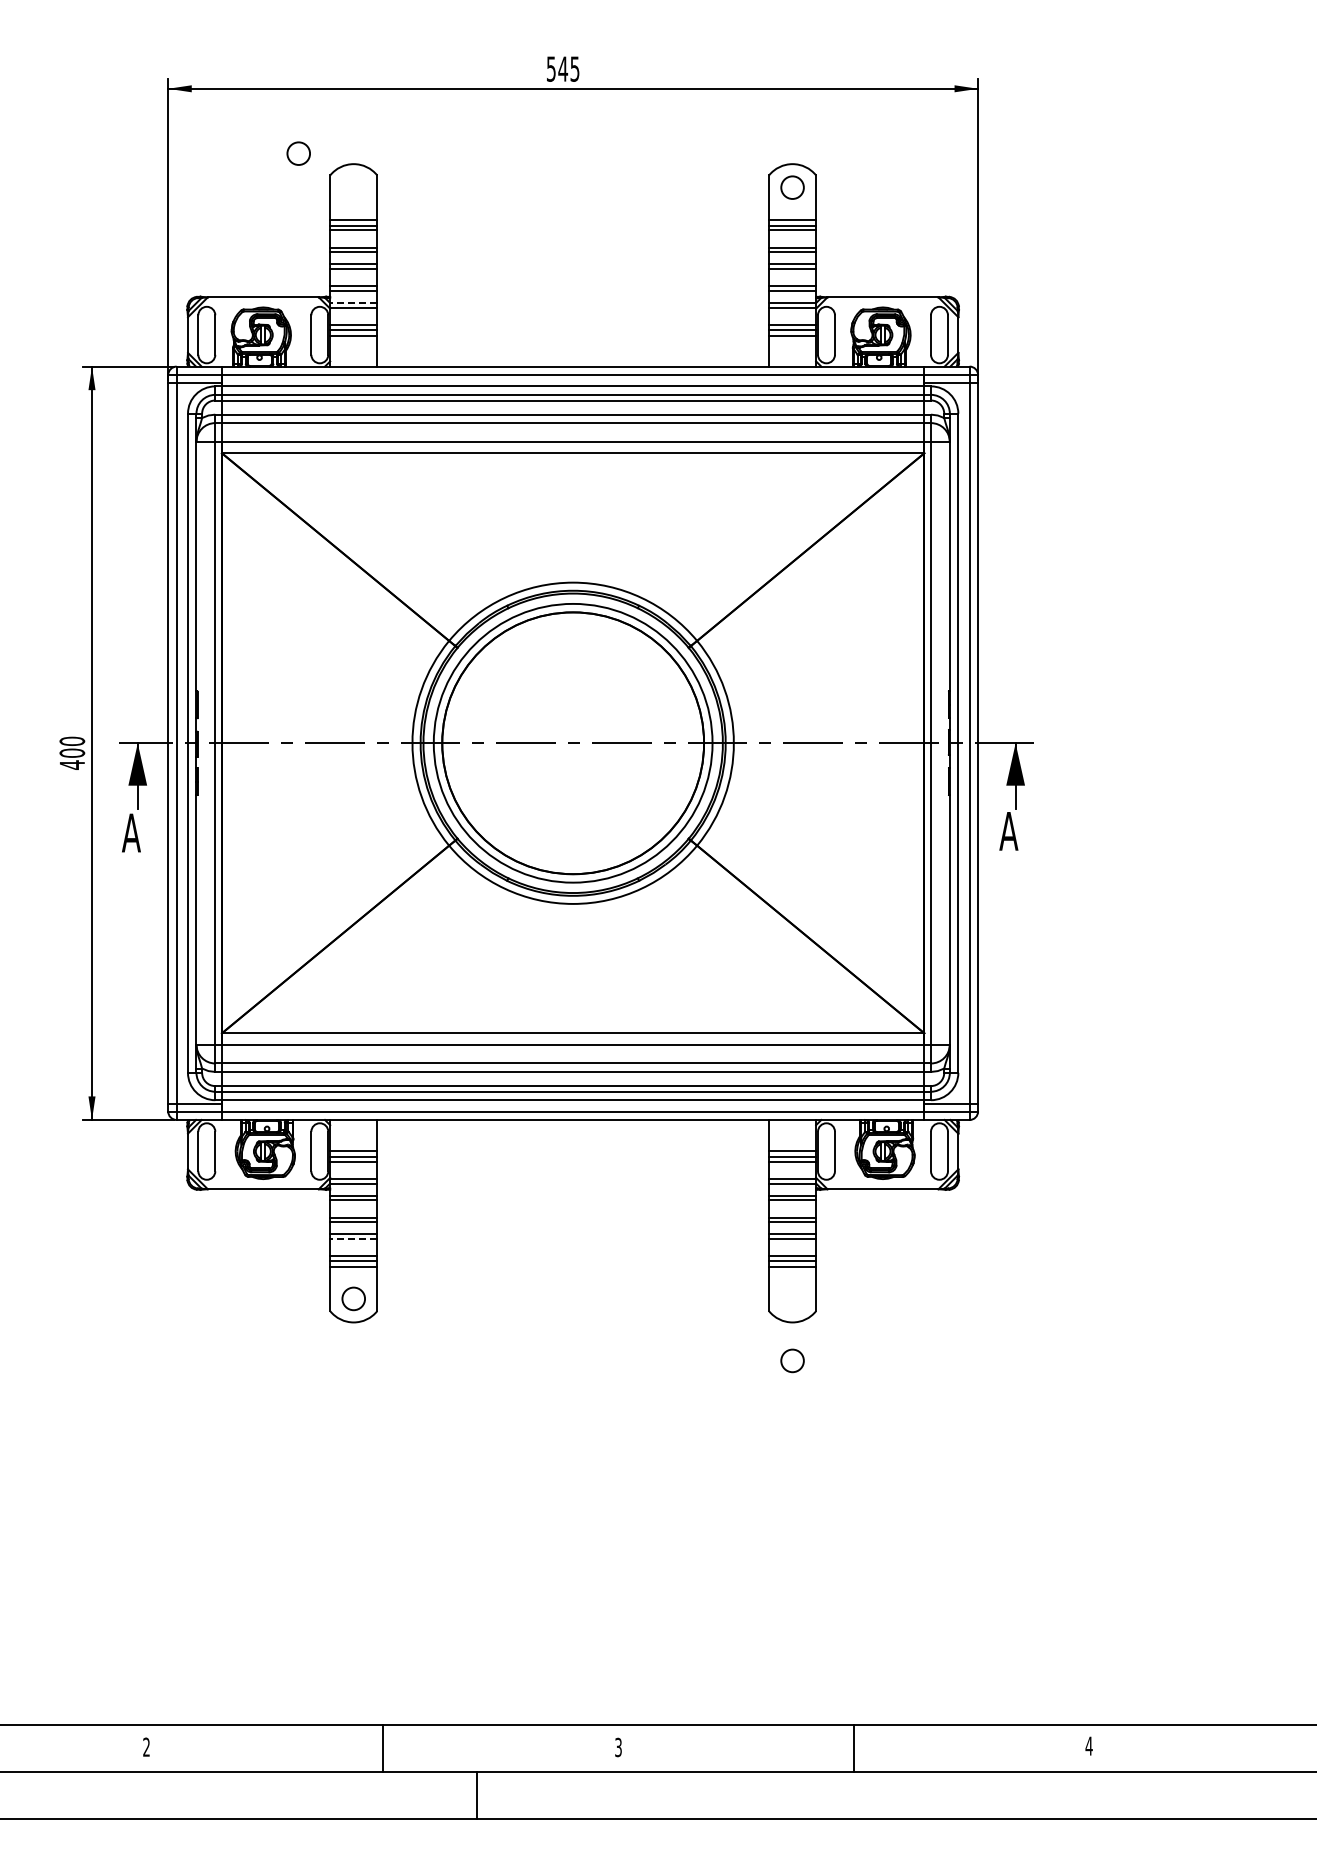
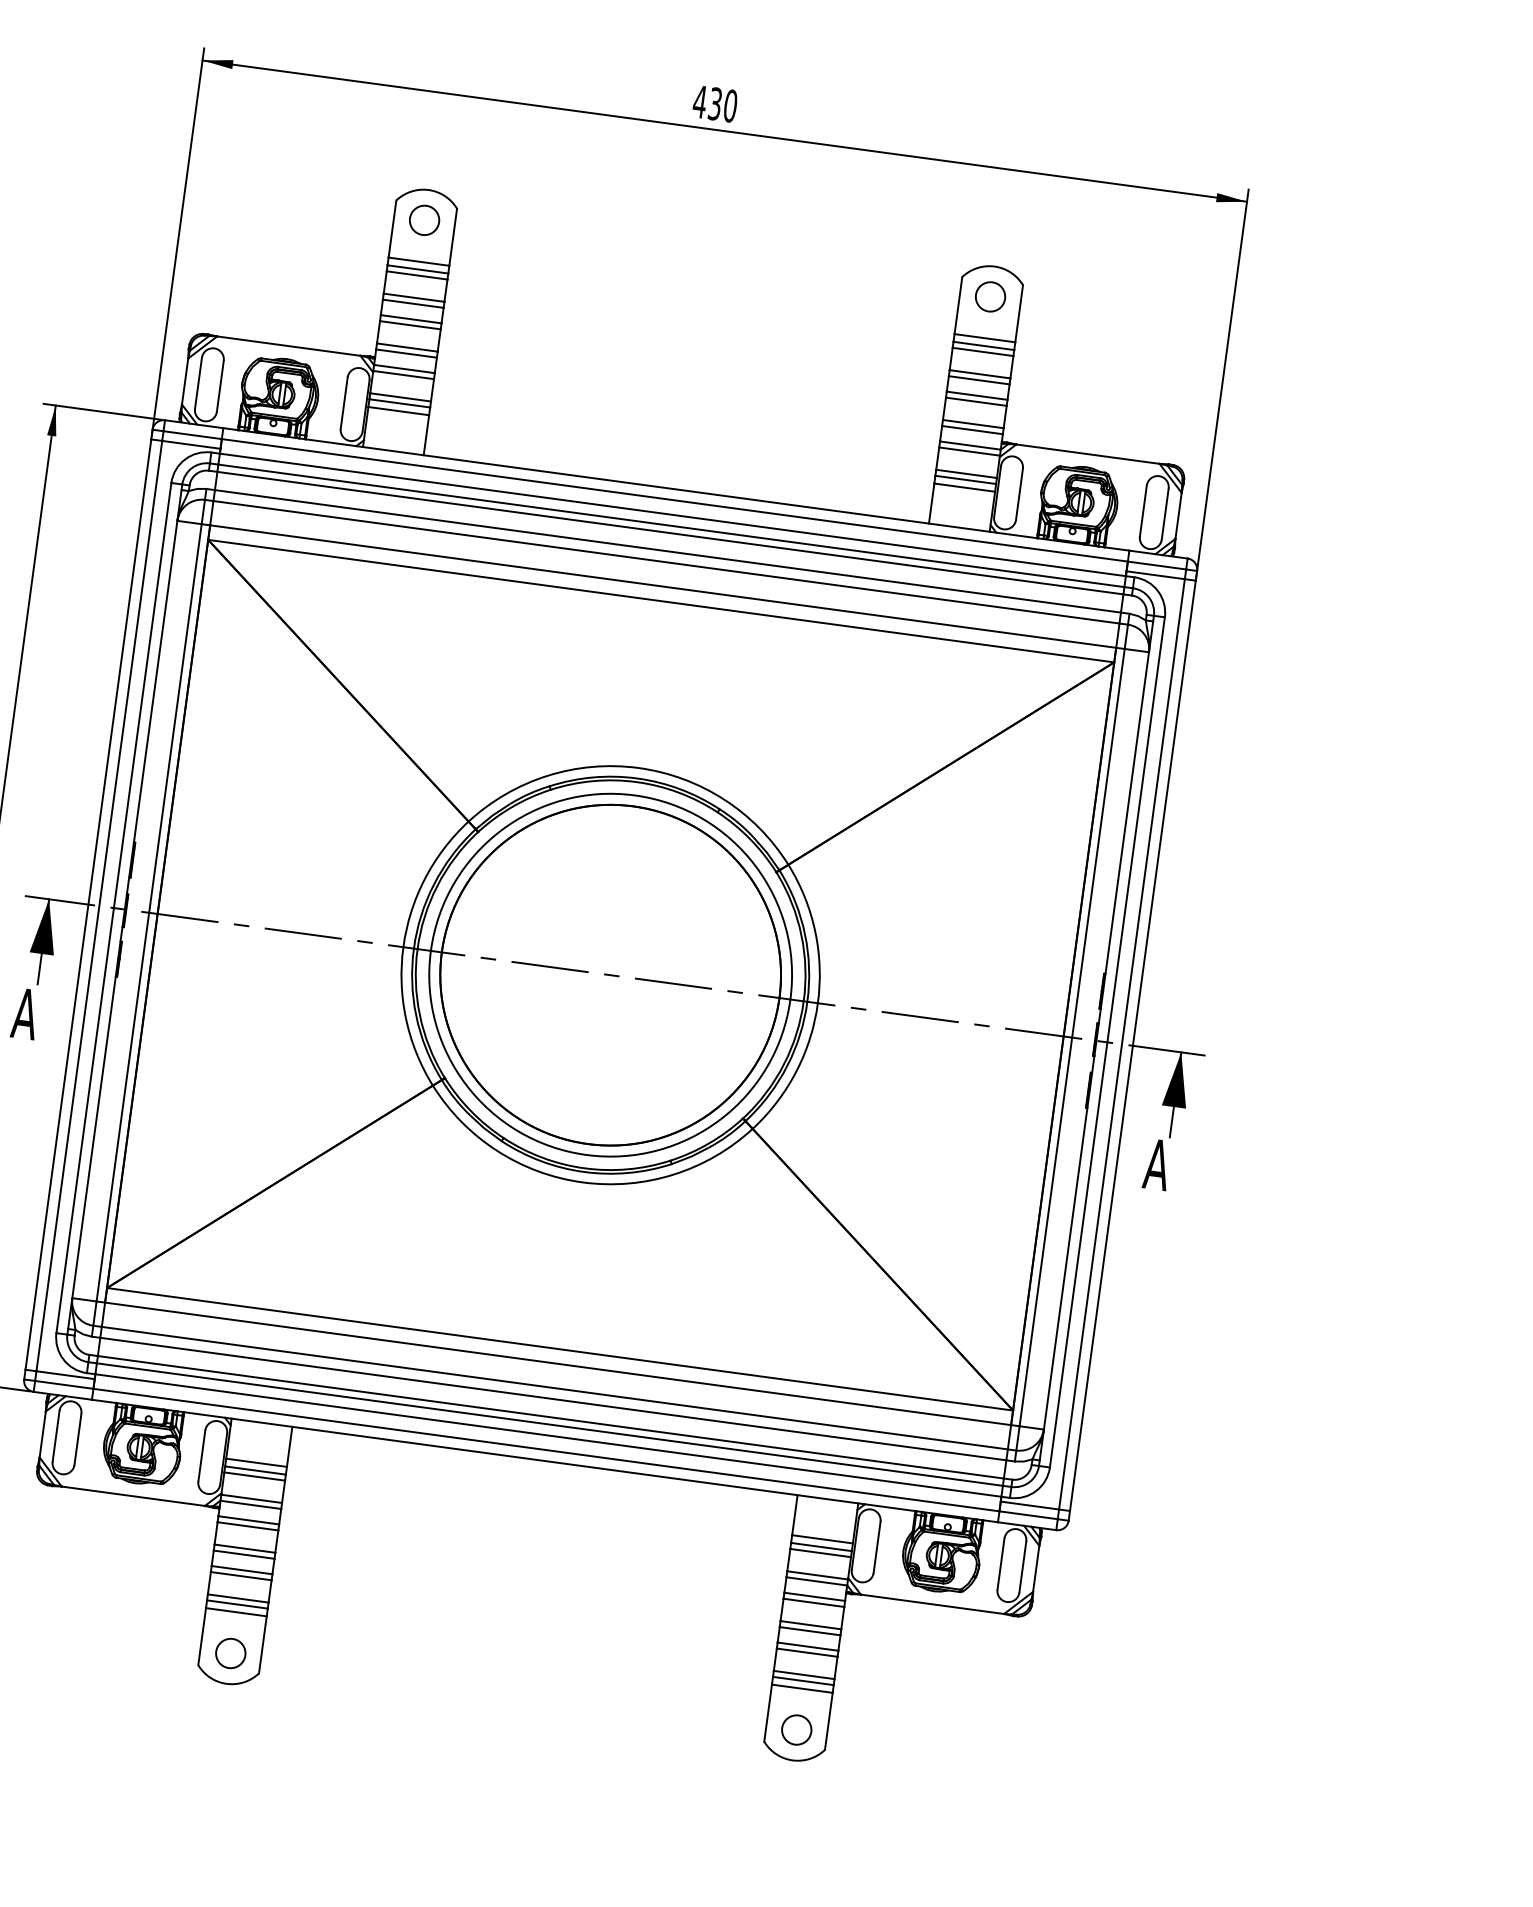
text: (562, 68) -> (714, 103), 545 -> 430
circle: (298, 153) -> (424, 220), moved
line: (353, 302) -> (404, 368), dashed -> solid
line: (353, 1238) -> (241, 1575), dashed -> solid
circle: (792, 1360) -> (796, 1729), moved

